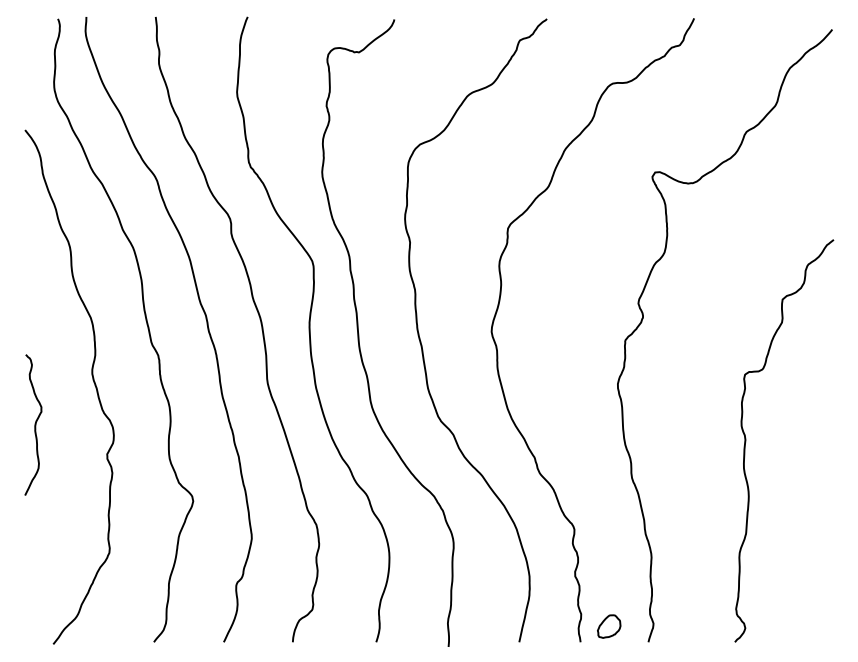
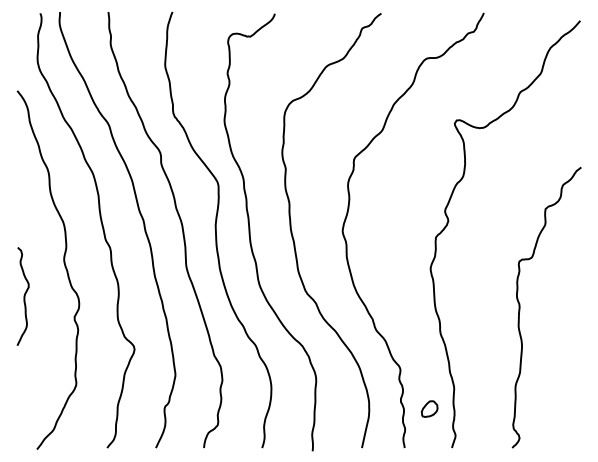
part: (608, 625) -> (429, 408), moved

